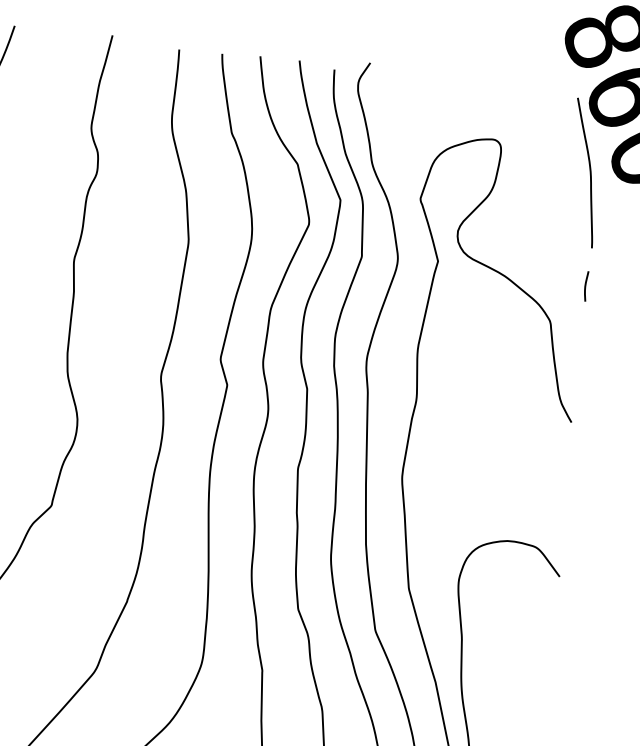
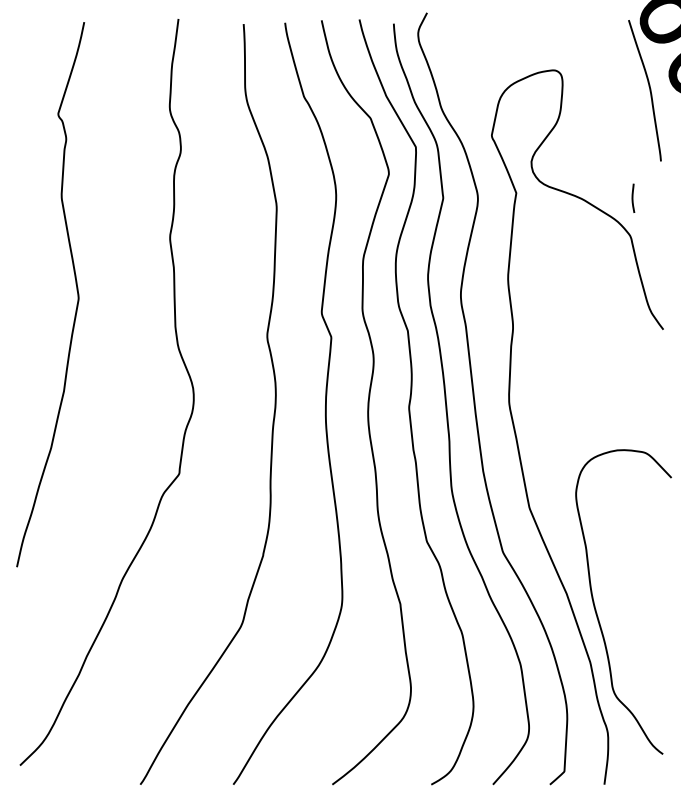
curve: (586, 285) -> (633, 197), moved

